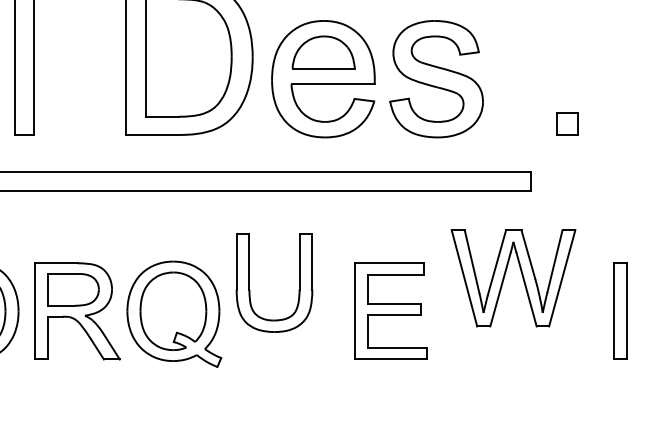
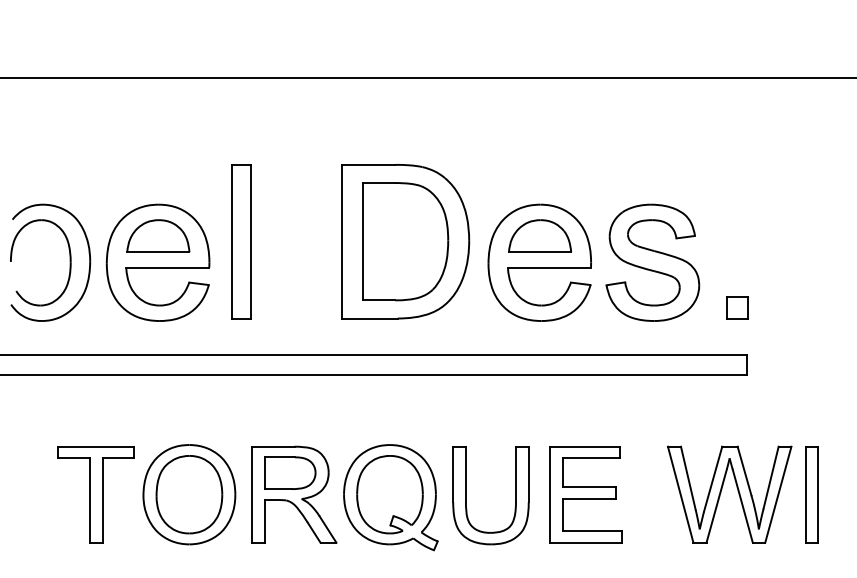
part: (567, 123) -> (737, 307), moved
part: (505, 277) -> (721, 493), moved
part: (250, 283) -> (466, 495), moved
part: (390, 311) -> (585, 494), moved
part: (620, 311) -> (811, 494), moved

